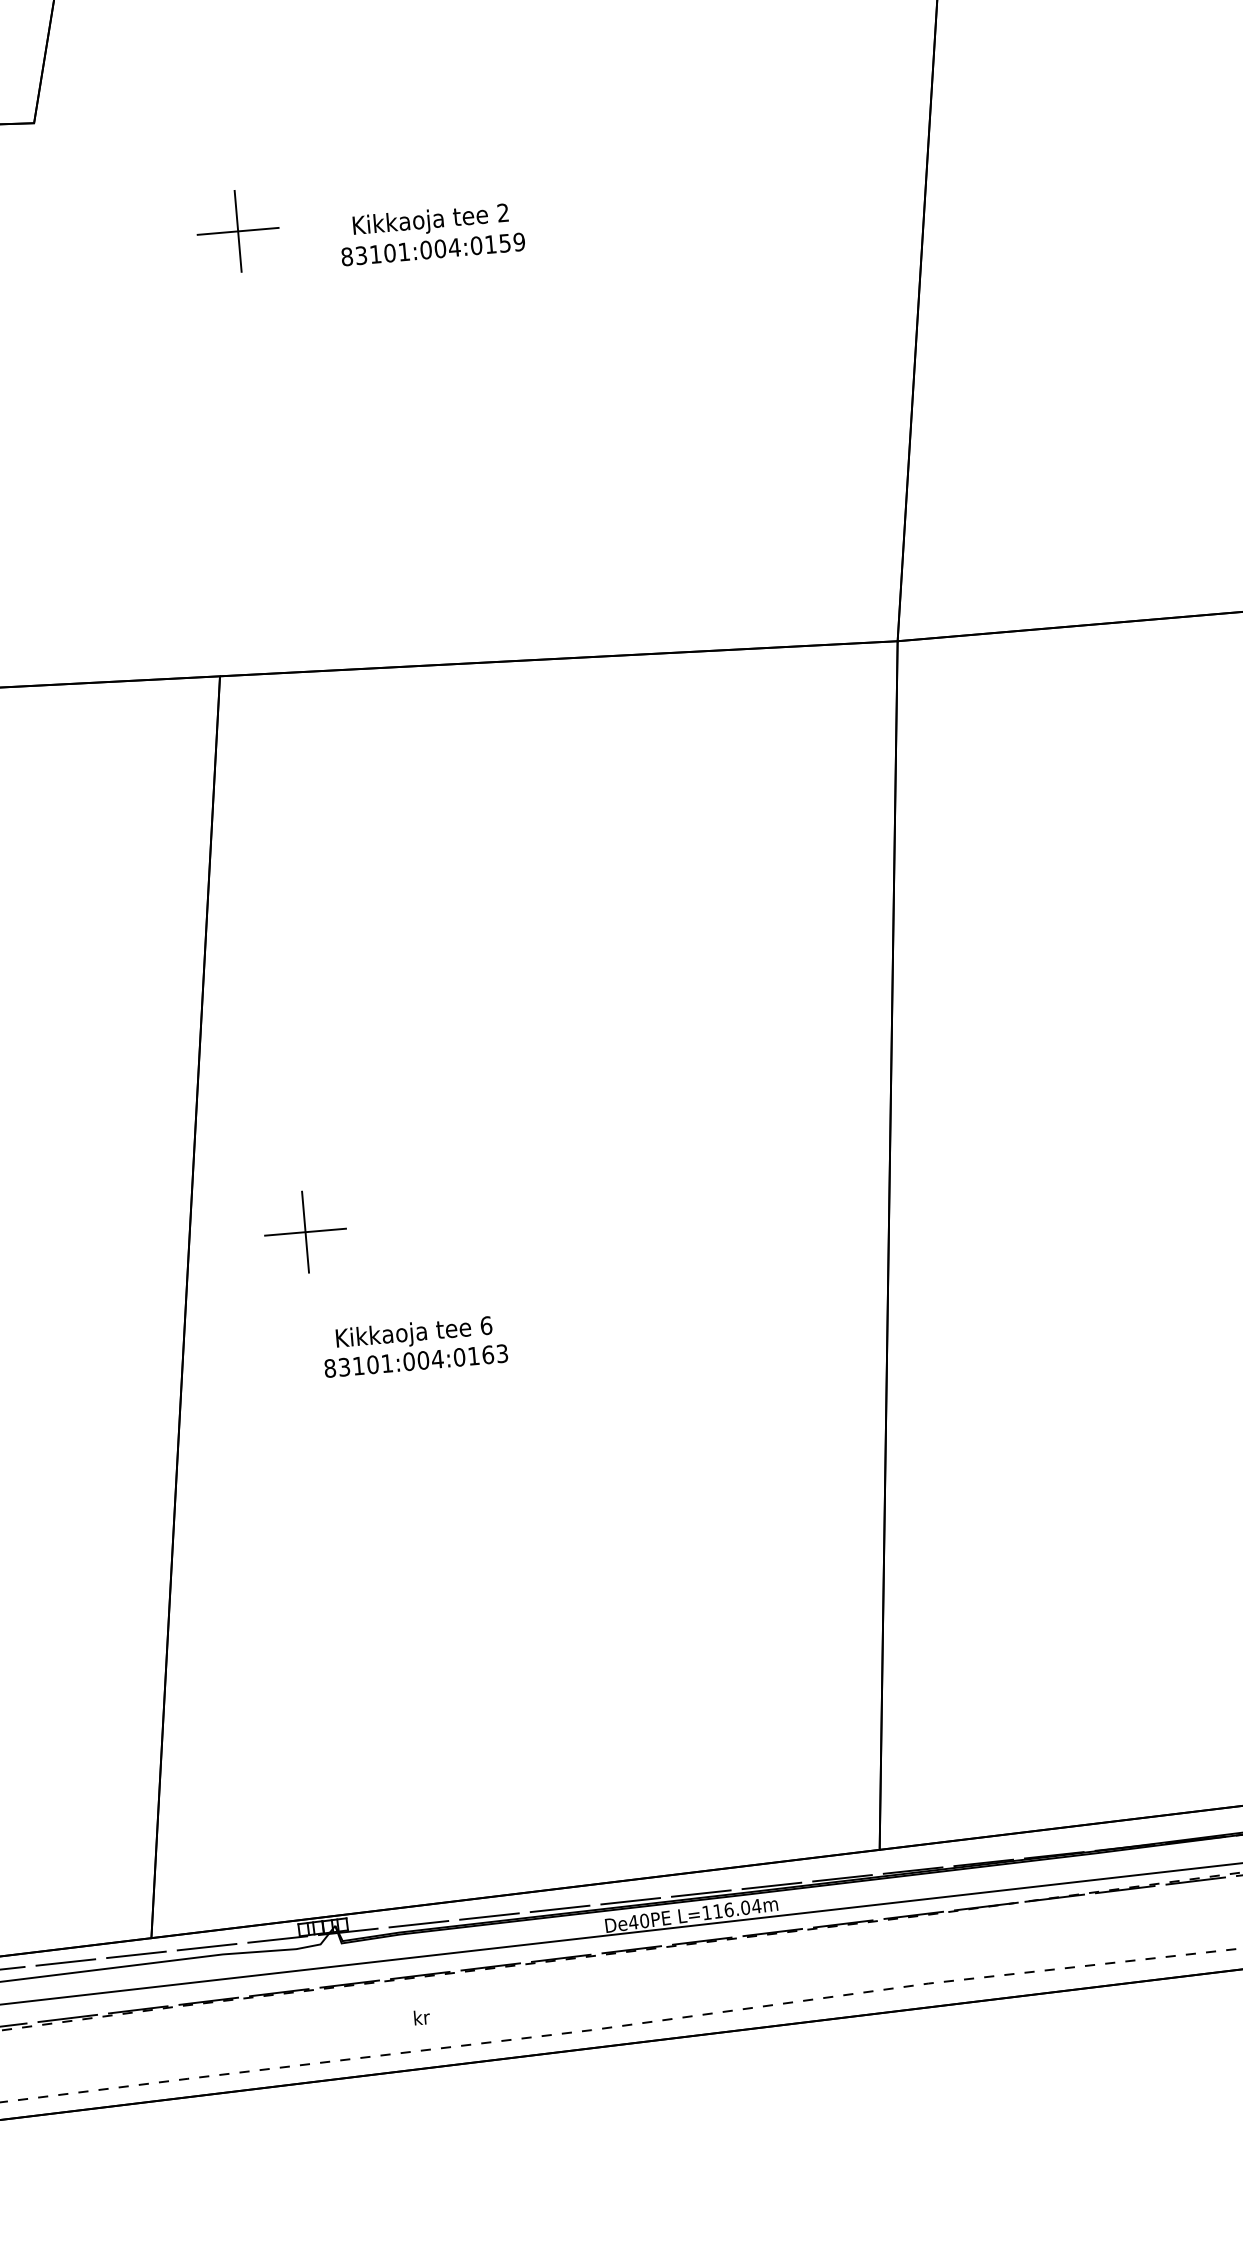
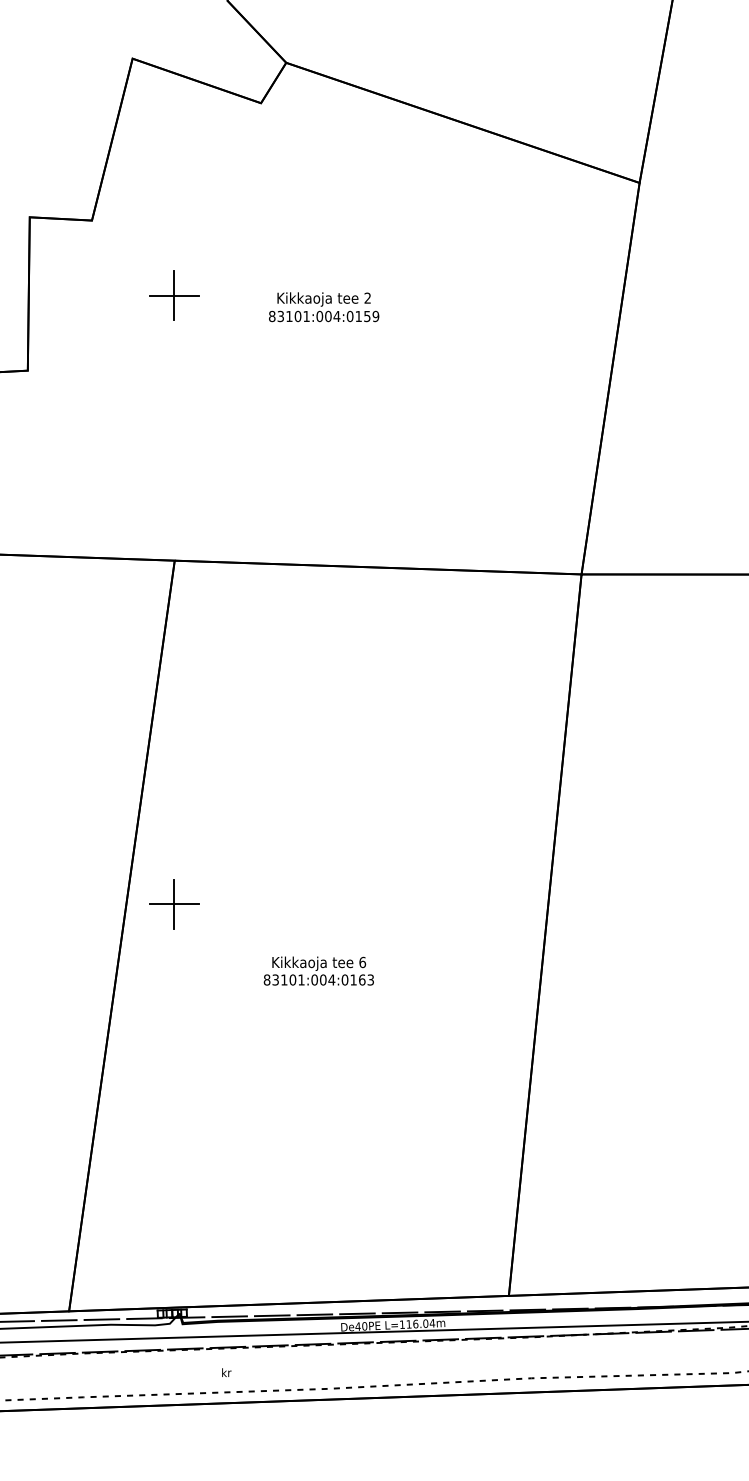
part: (238, 231) -> (174, 295), moved
part: (305, 1232) -> (174, 904), moved
text: (414, 1345) -> (318, 970), moved

